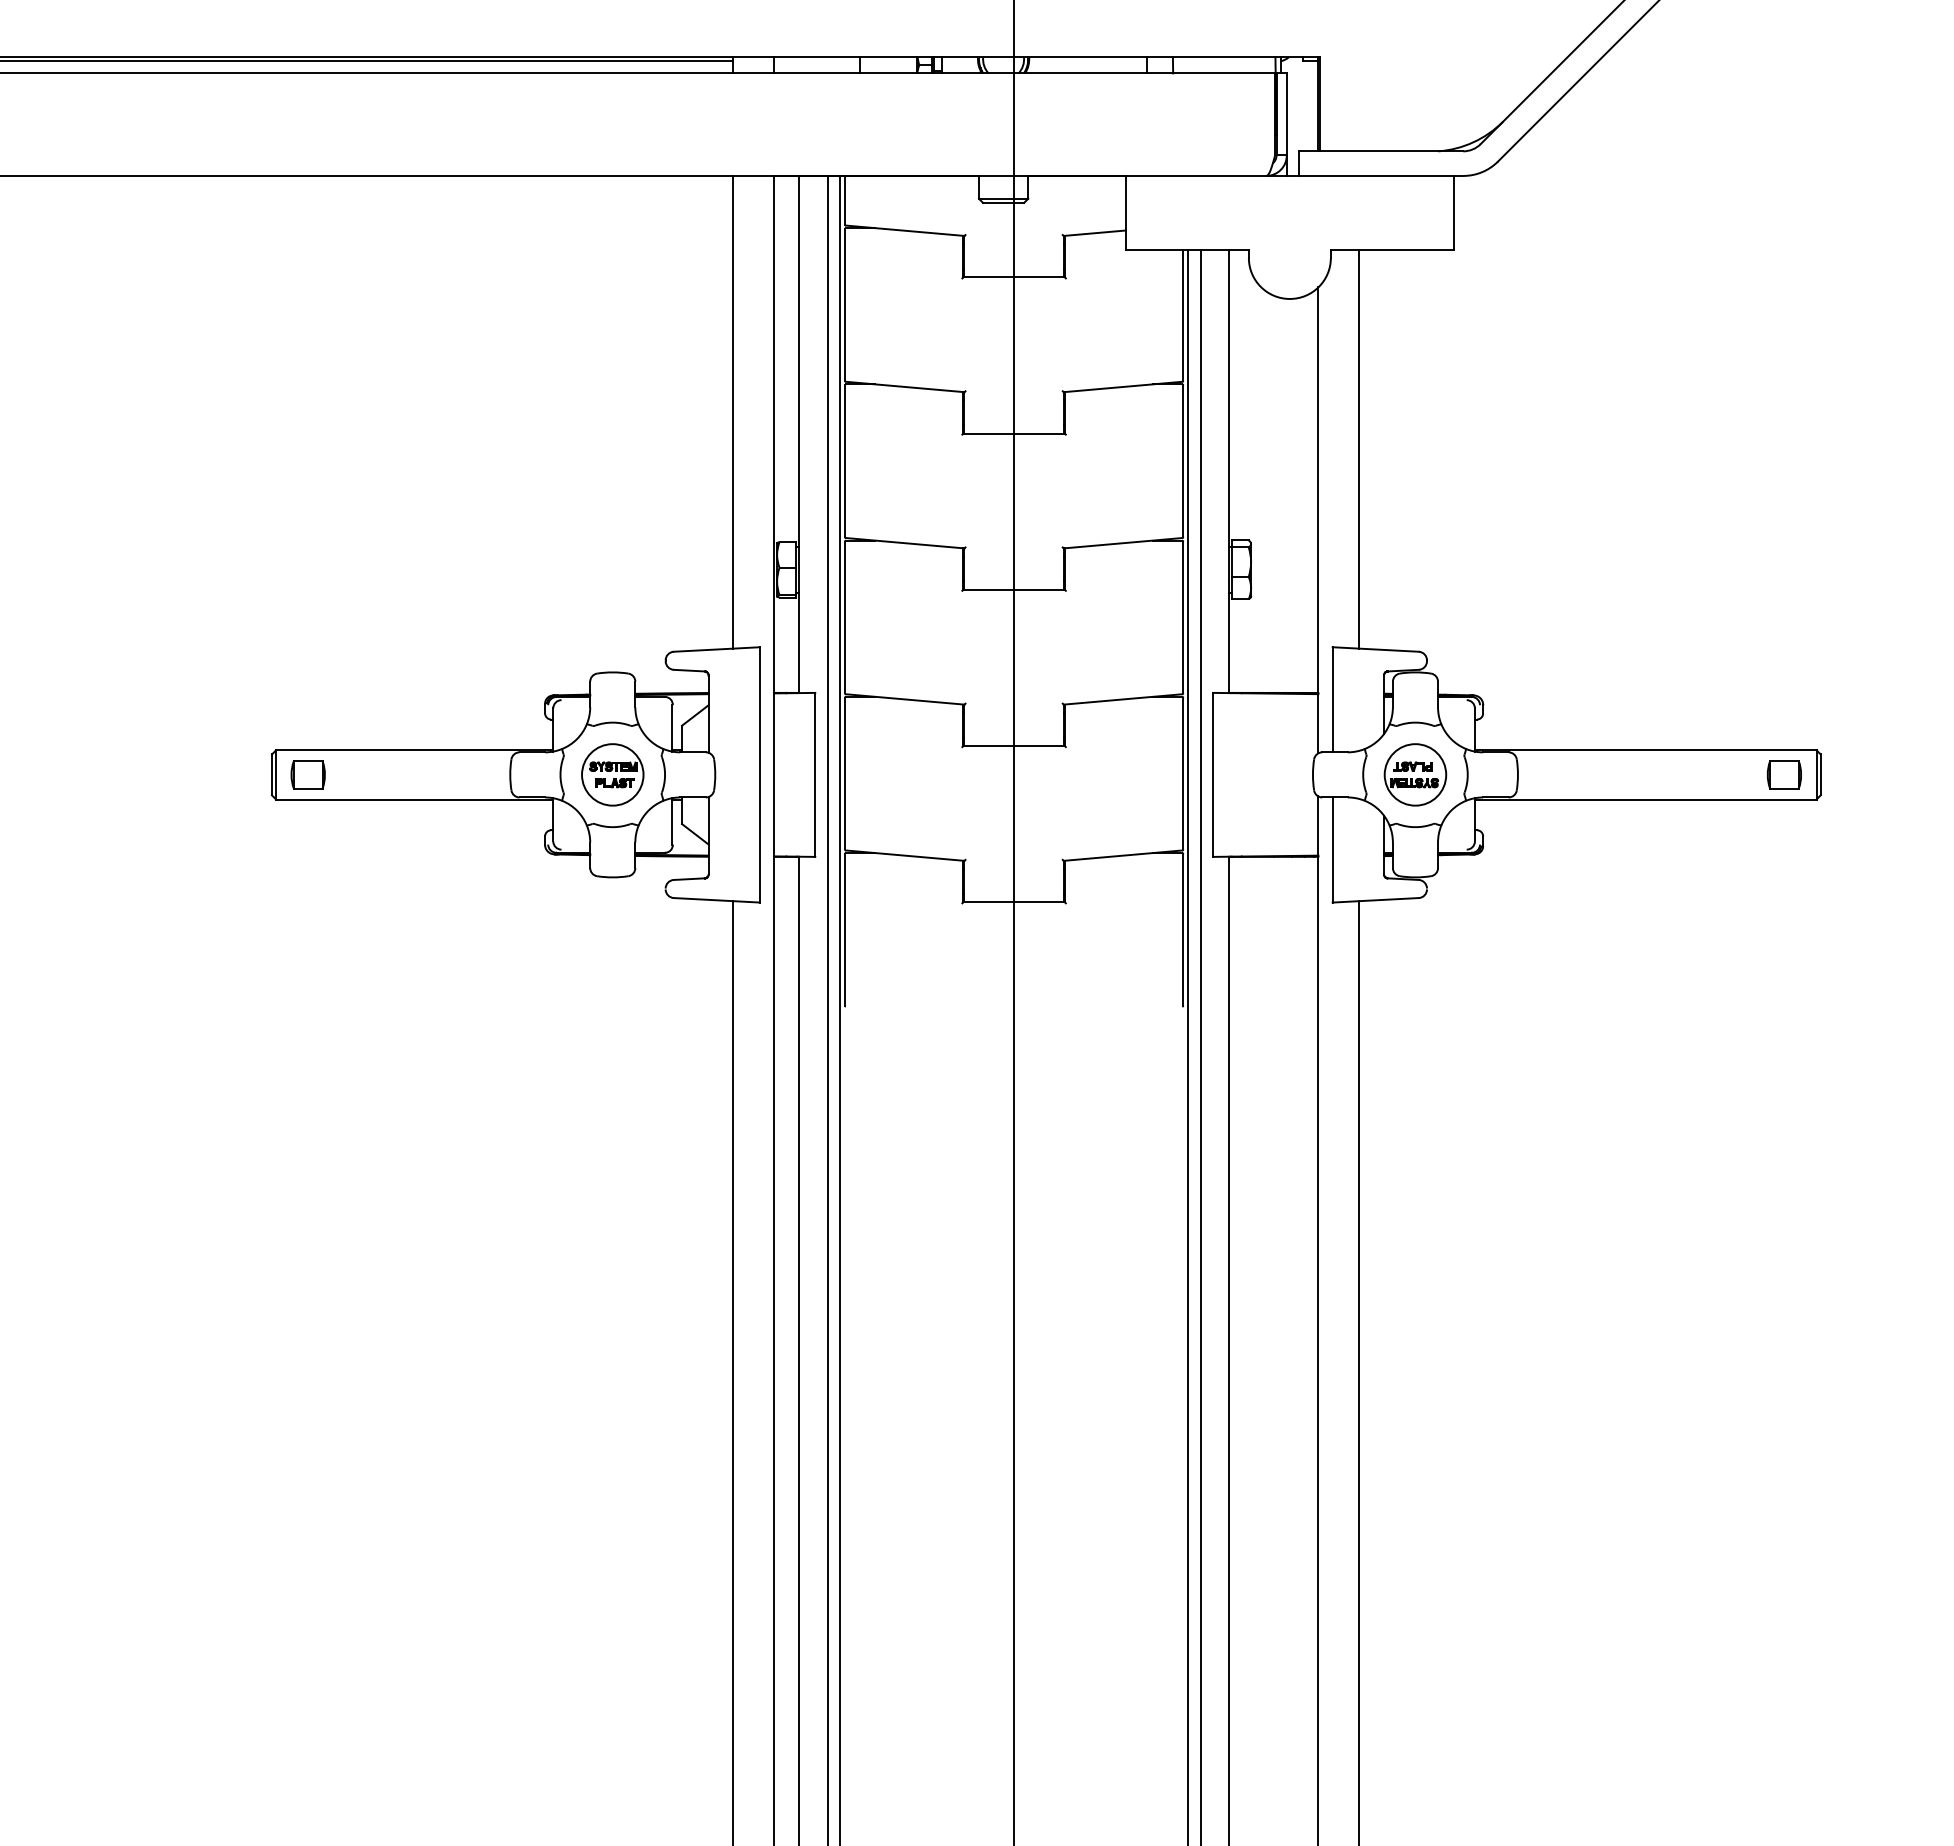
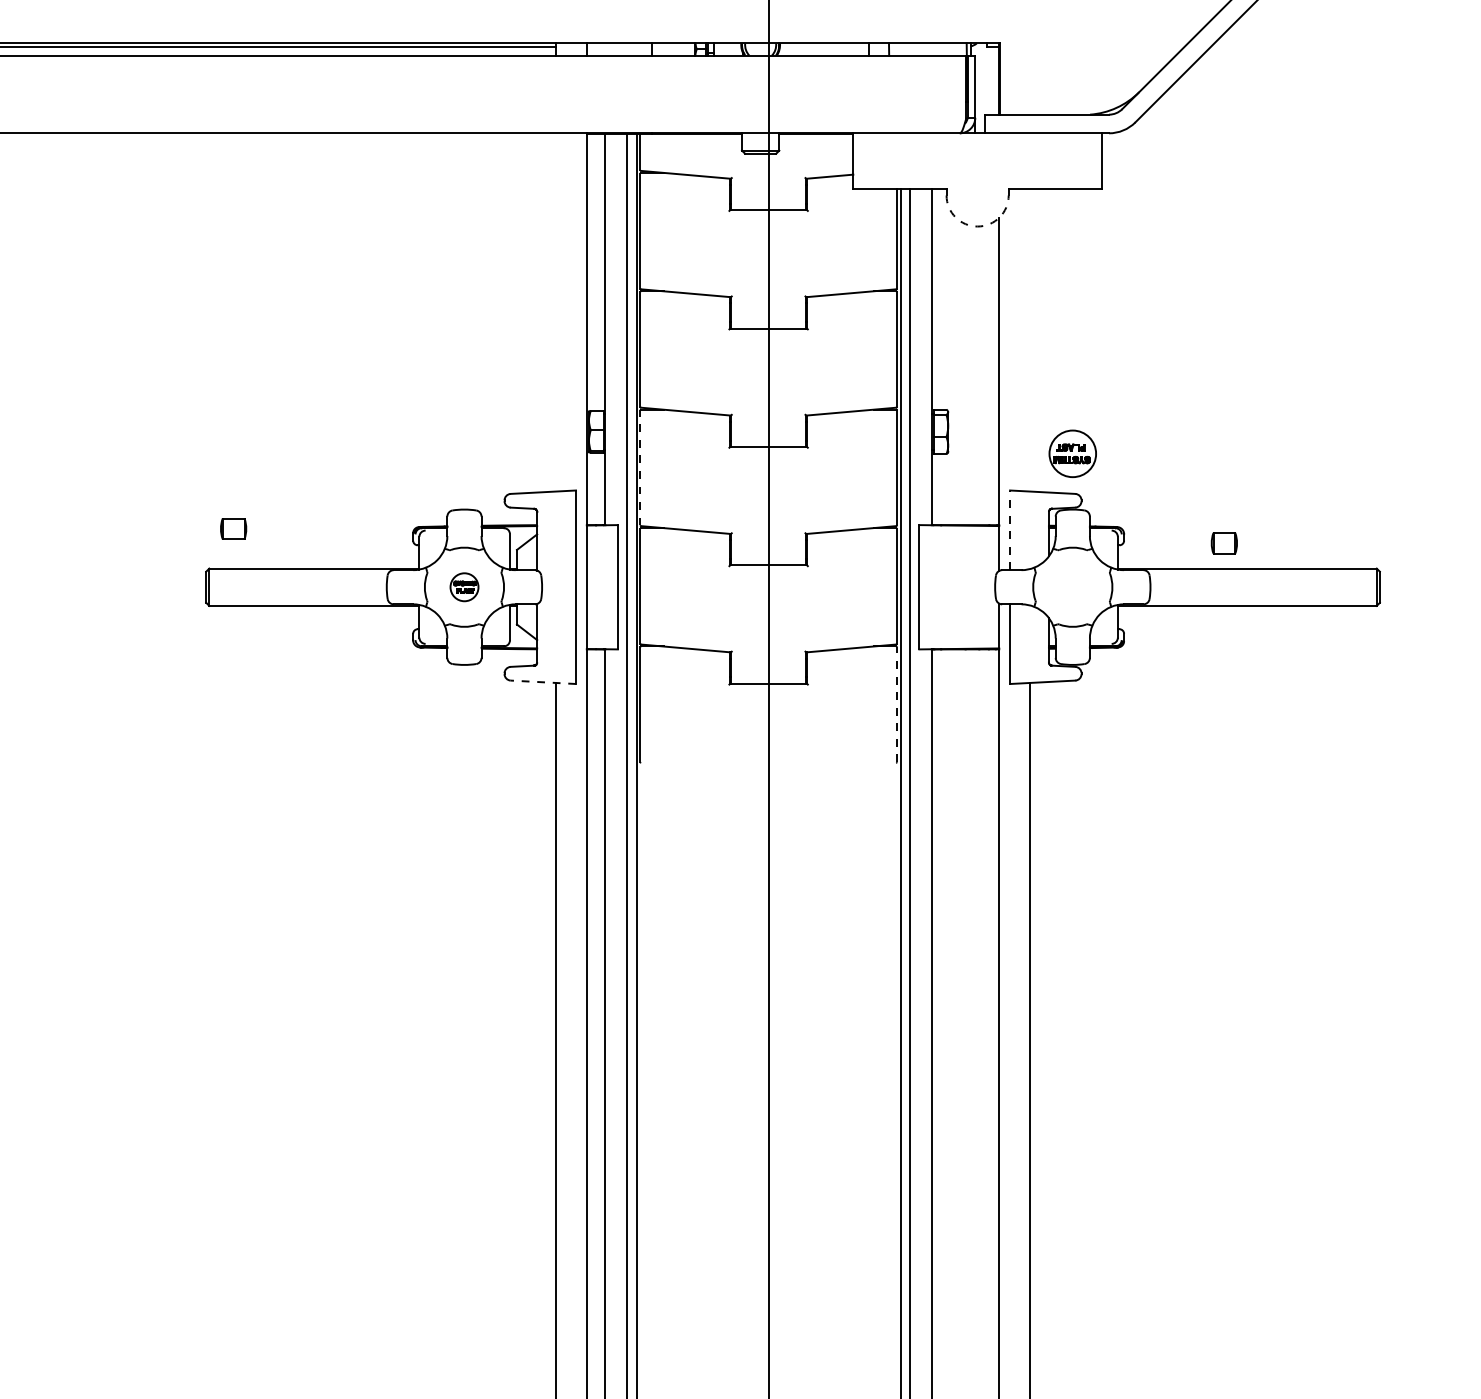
arc: (1289, 298) -> (977, 226), solid -> dashed
line: (733, 411) -> (555, 311), removed
line: (1359, 448) -> (1030, 339), removed
line: (844, 617) -> (640, 467), solid -> dashed
line: (1332, 699) -> (1009, 530), solid -> dashed
part: (307, 774) -> (233, 528), moved
part: (612, 774) -> (464, 586), size x0.6
part: (1415, 774) -> (1072, 453), moved
part: (1784, 774) -> (1224, 542), moved
line: (716, 900) -> (543, 682), solid -> dashed
line: (1183, 929) -> (897, 704), solid -> dashed

